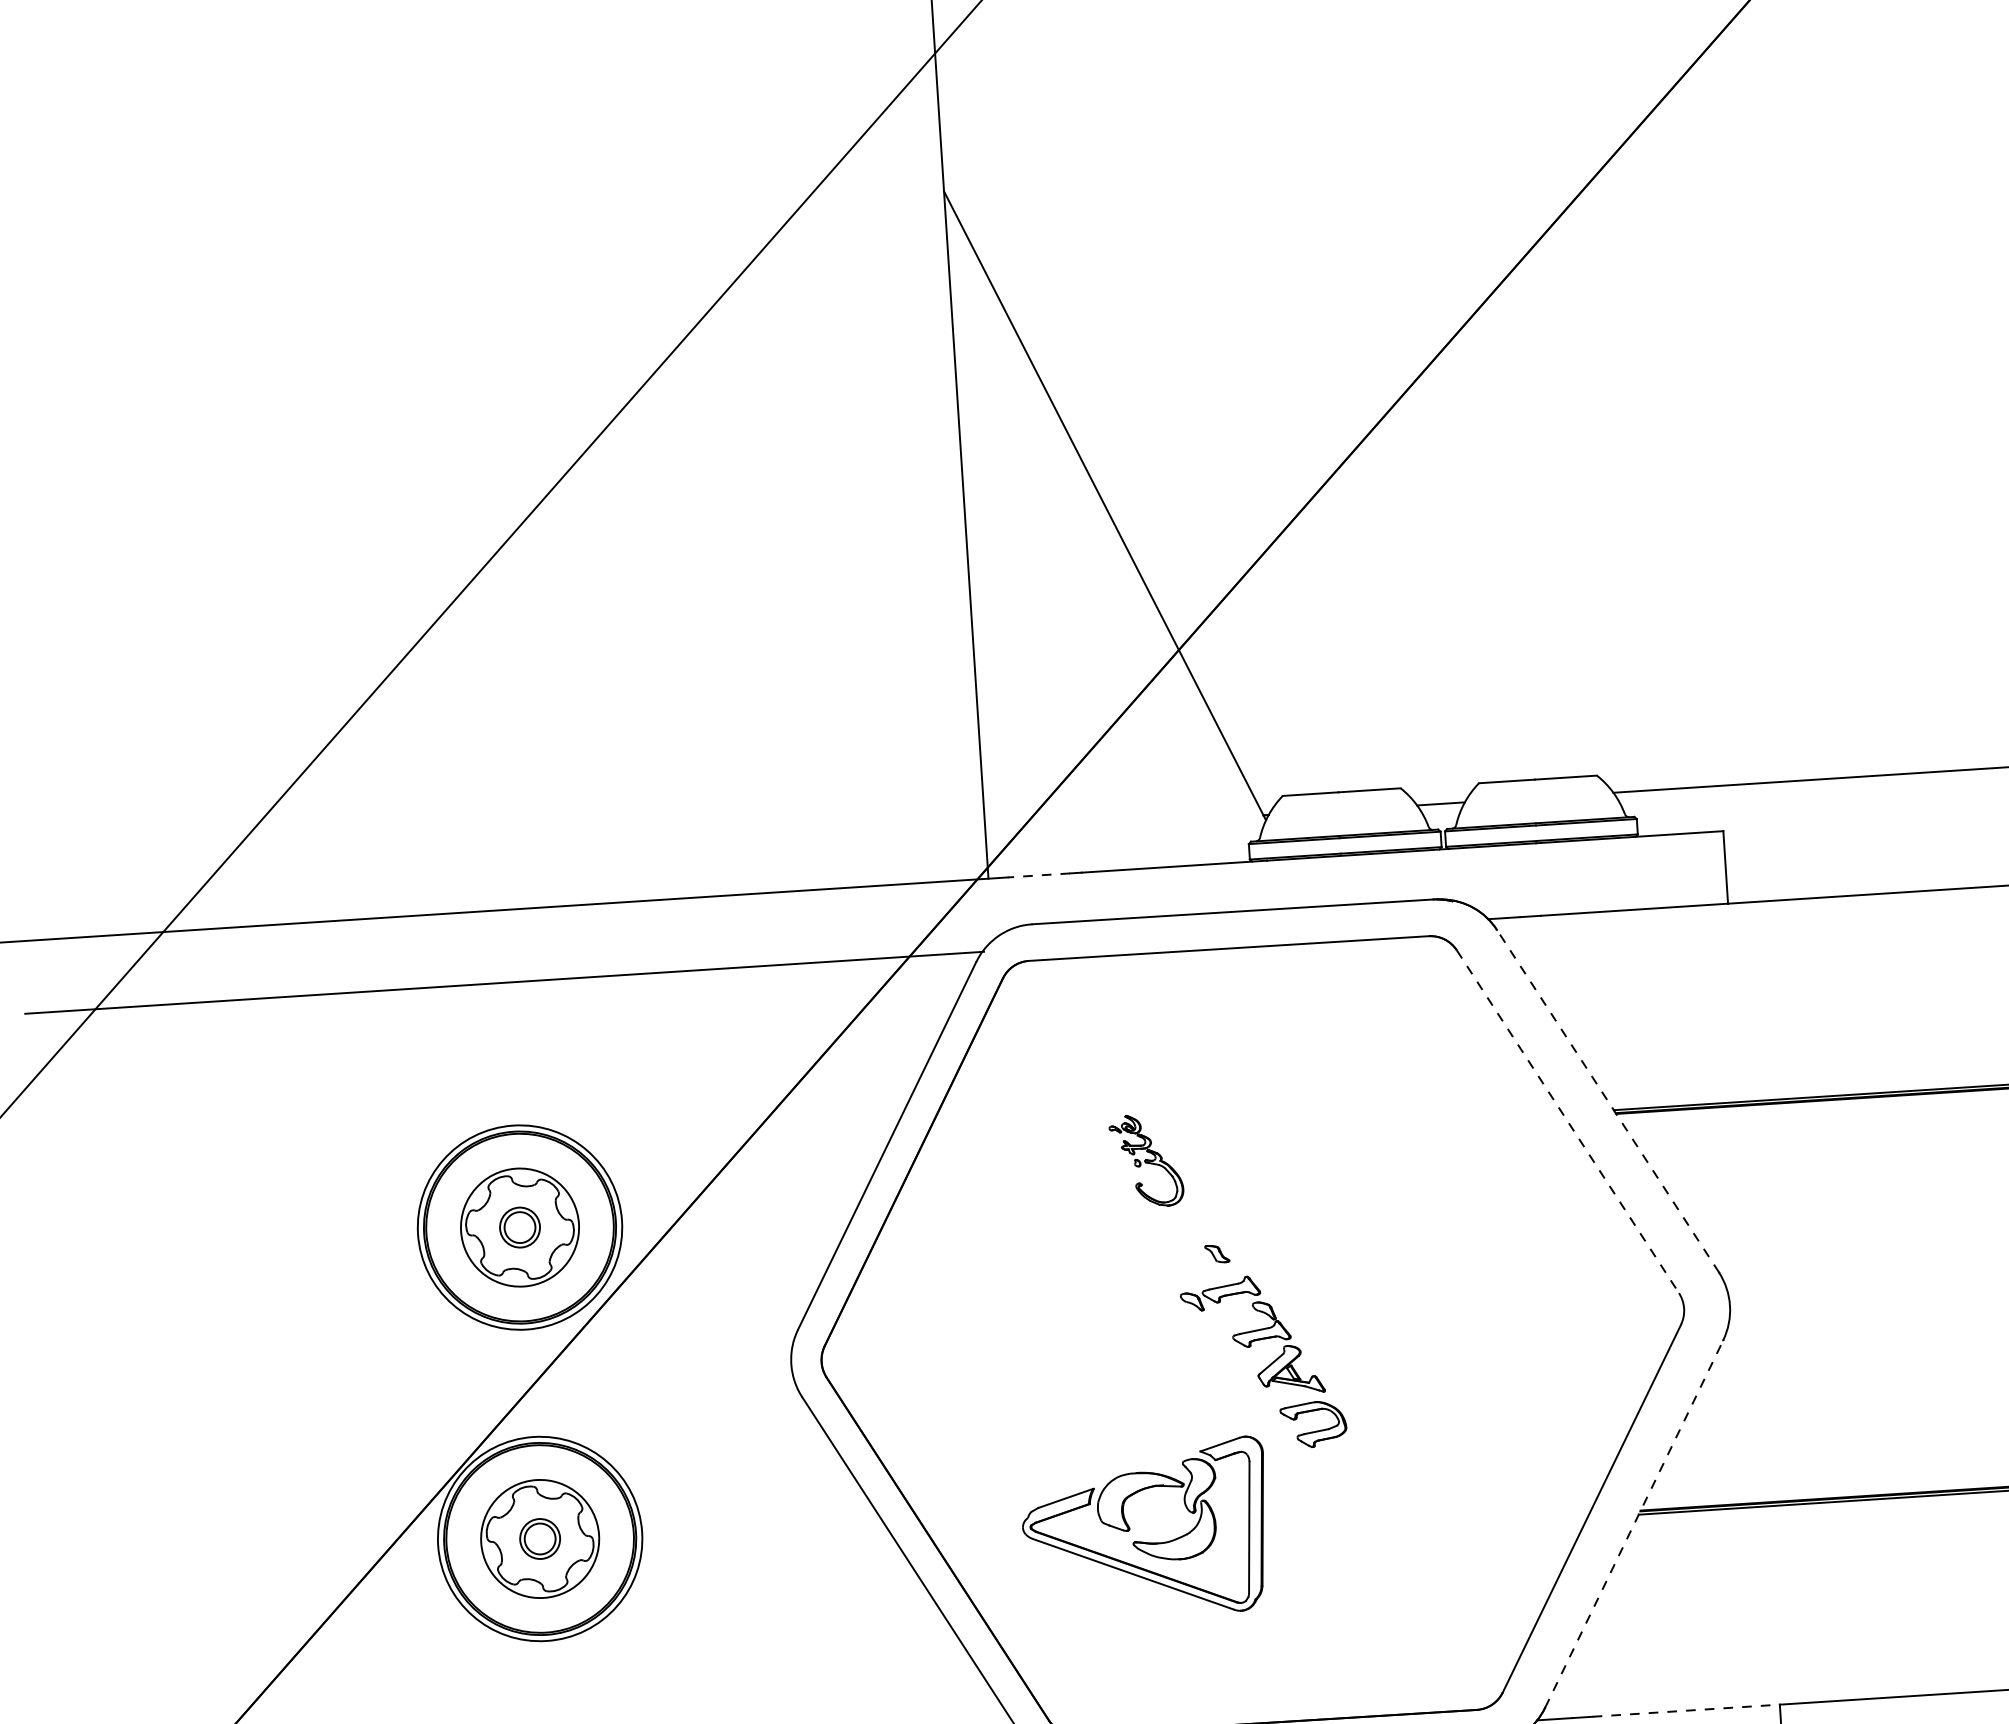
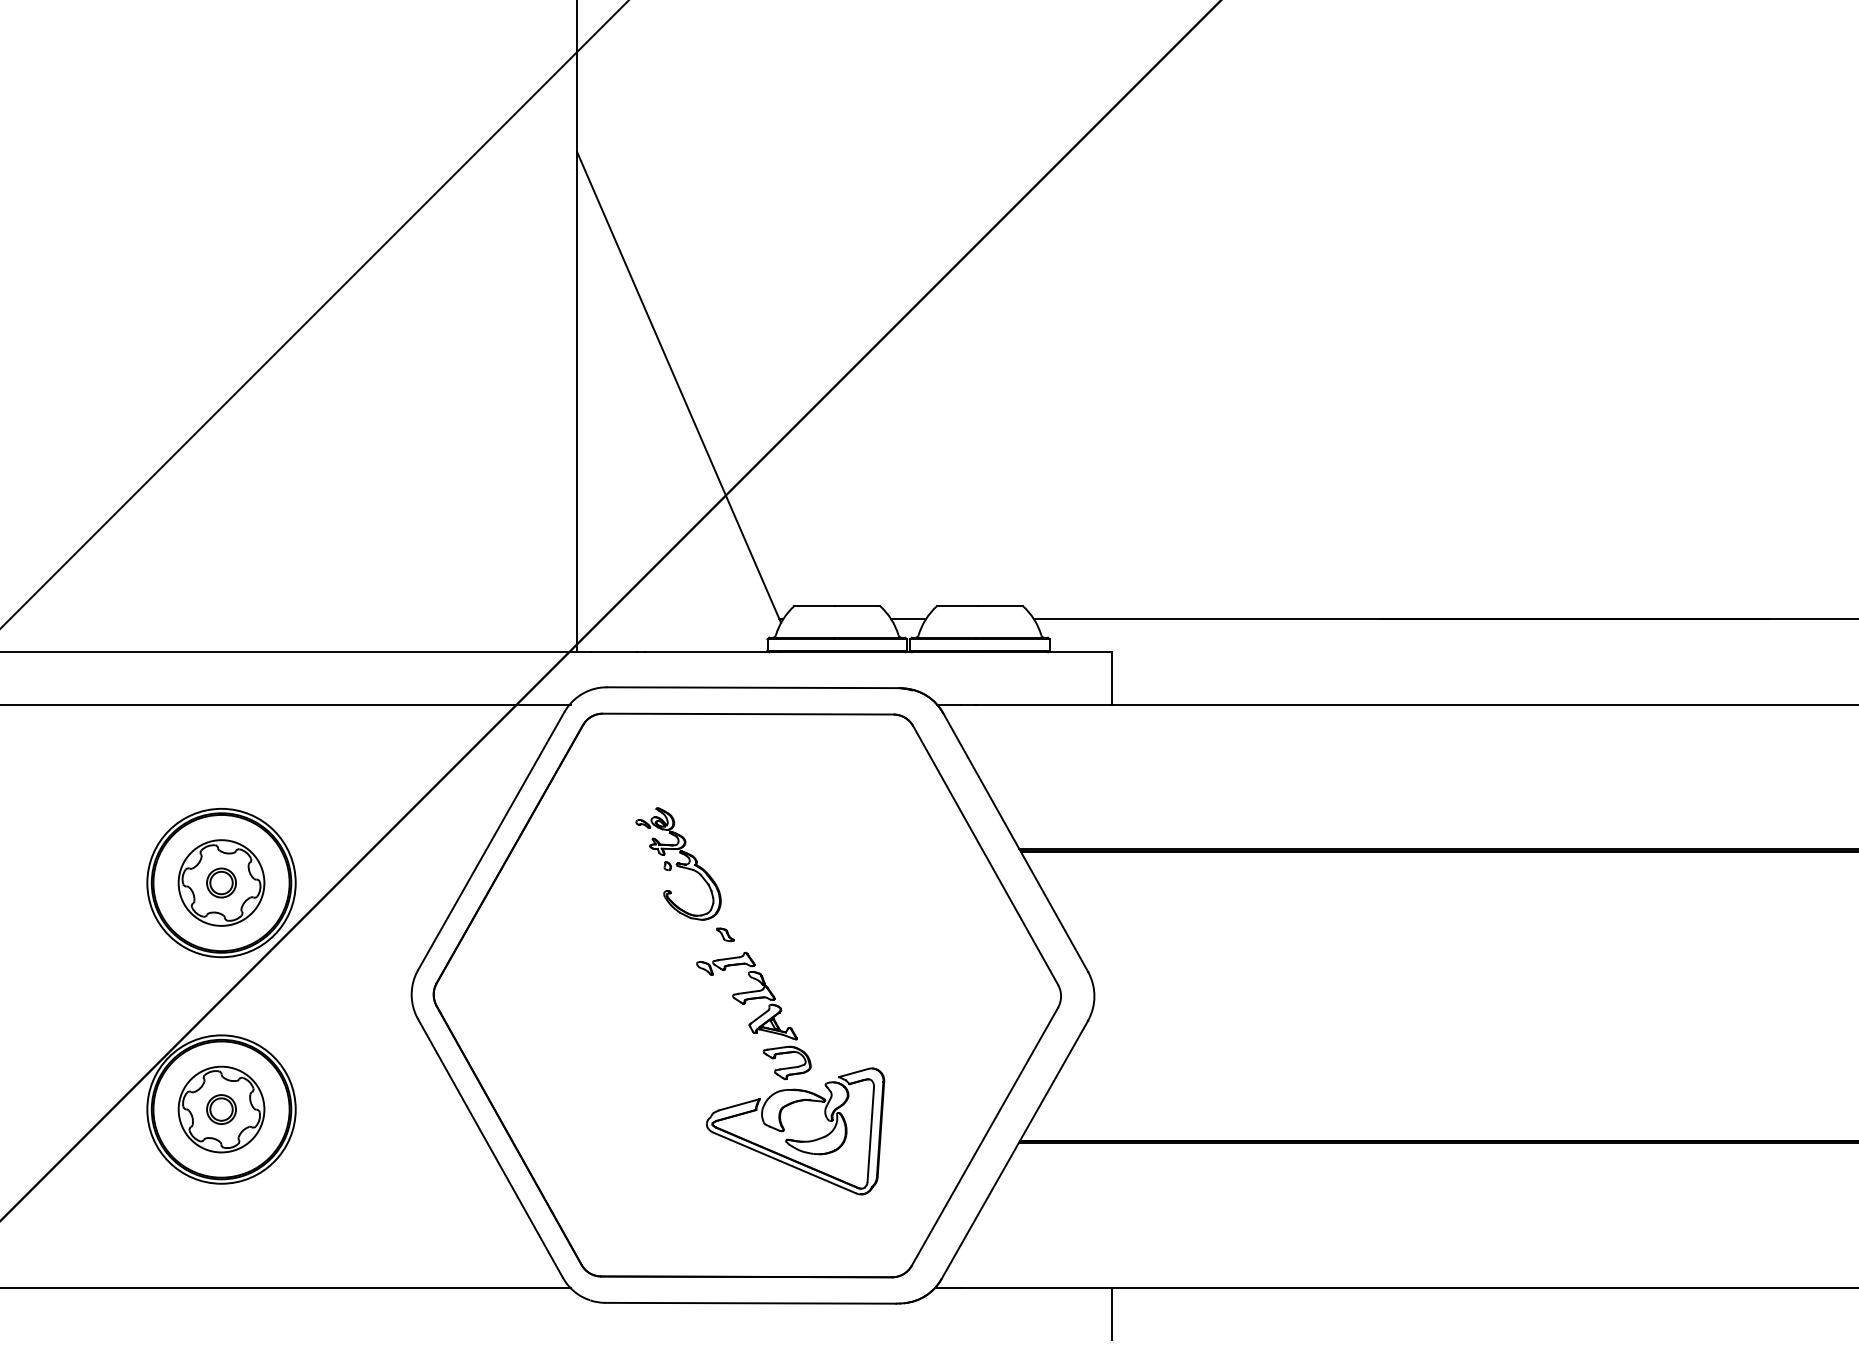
line: (1038, 875) -> (613, 652), dashed -> solid
line: (1607, 1101) -> (1015, 842), dashed -> solid
line: (1567, 1121) -> (985, 855), dashed -> solid
part: (1146, 1160) -> (678, 863), size x1.67
line: (1635, 1523) -> (1015, 1149), dashed -> solid
part: (1144, 1541) -> (794, 1139), moved
line: (1687, 1710) -> (1044, 1287), dashed -> solid

